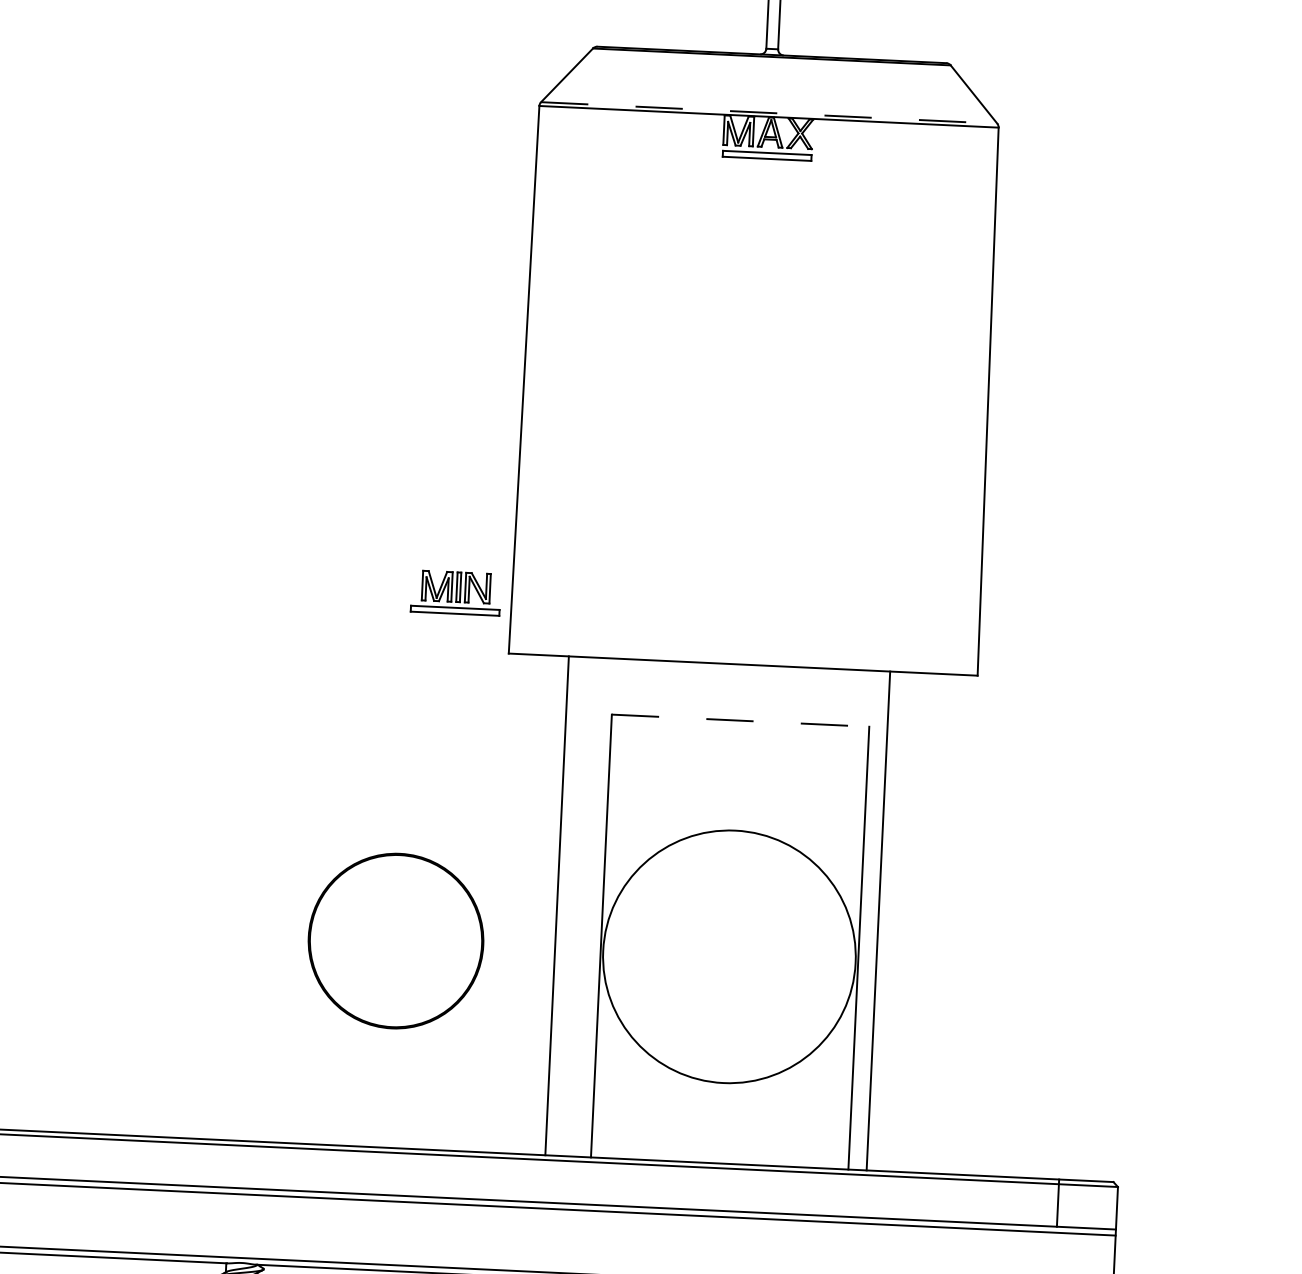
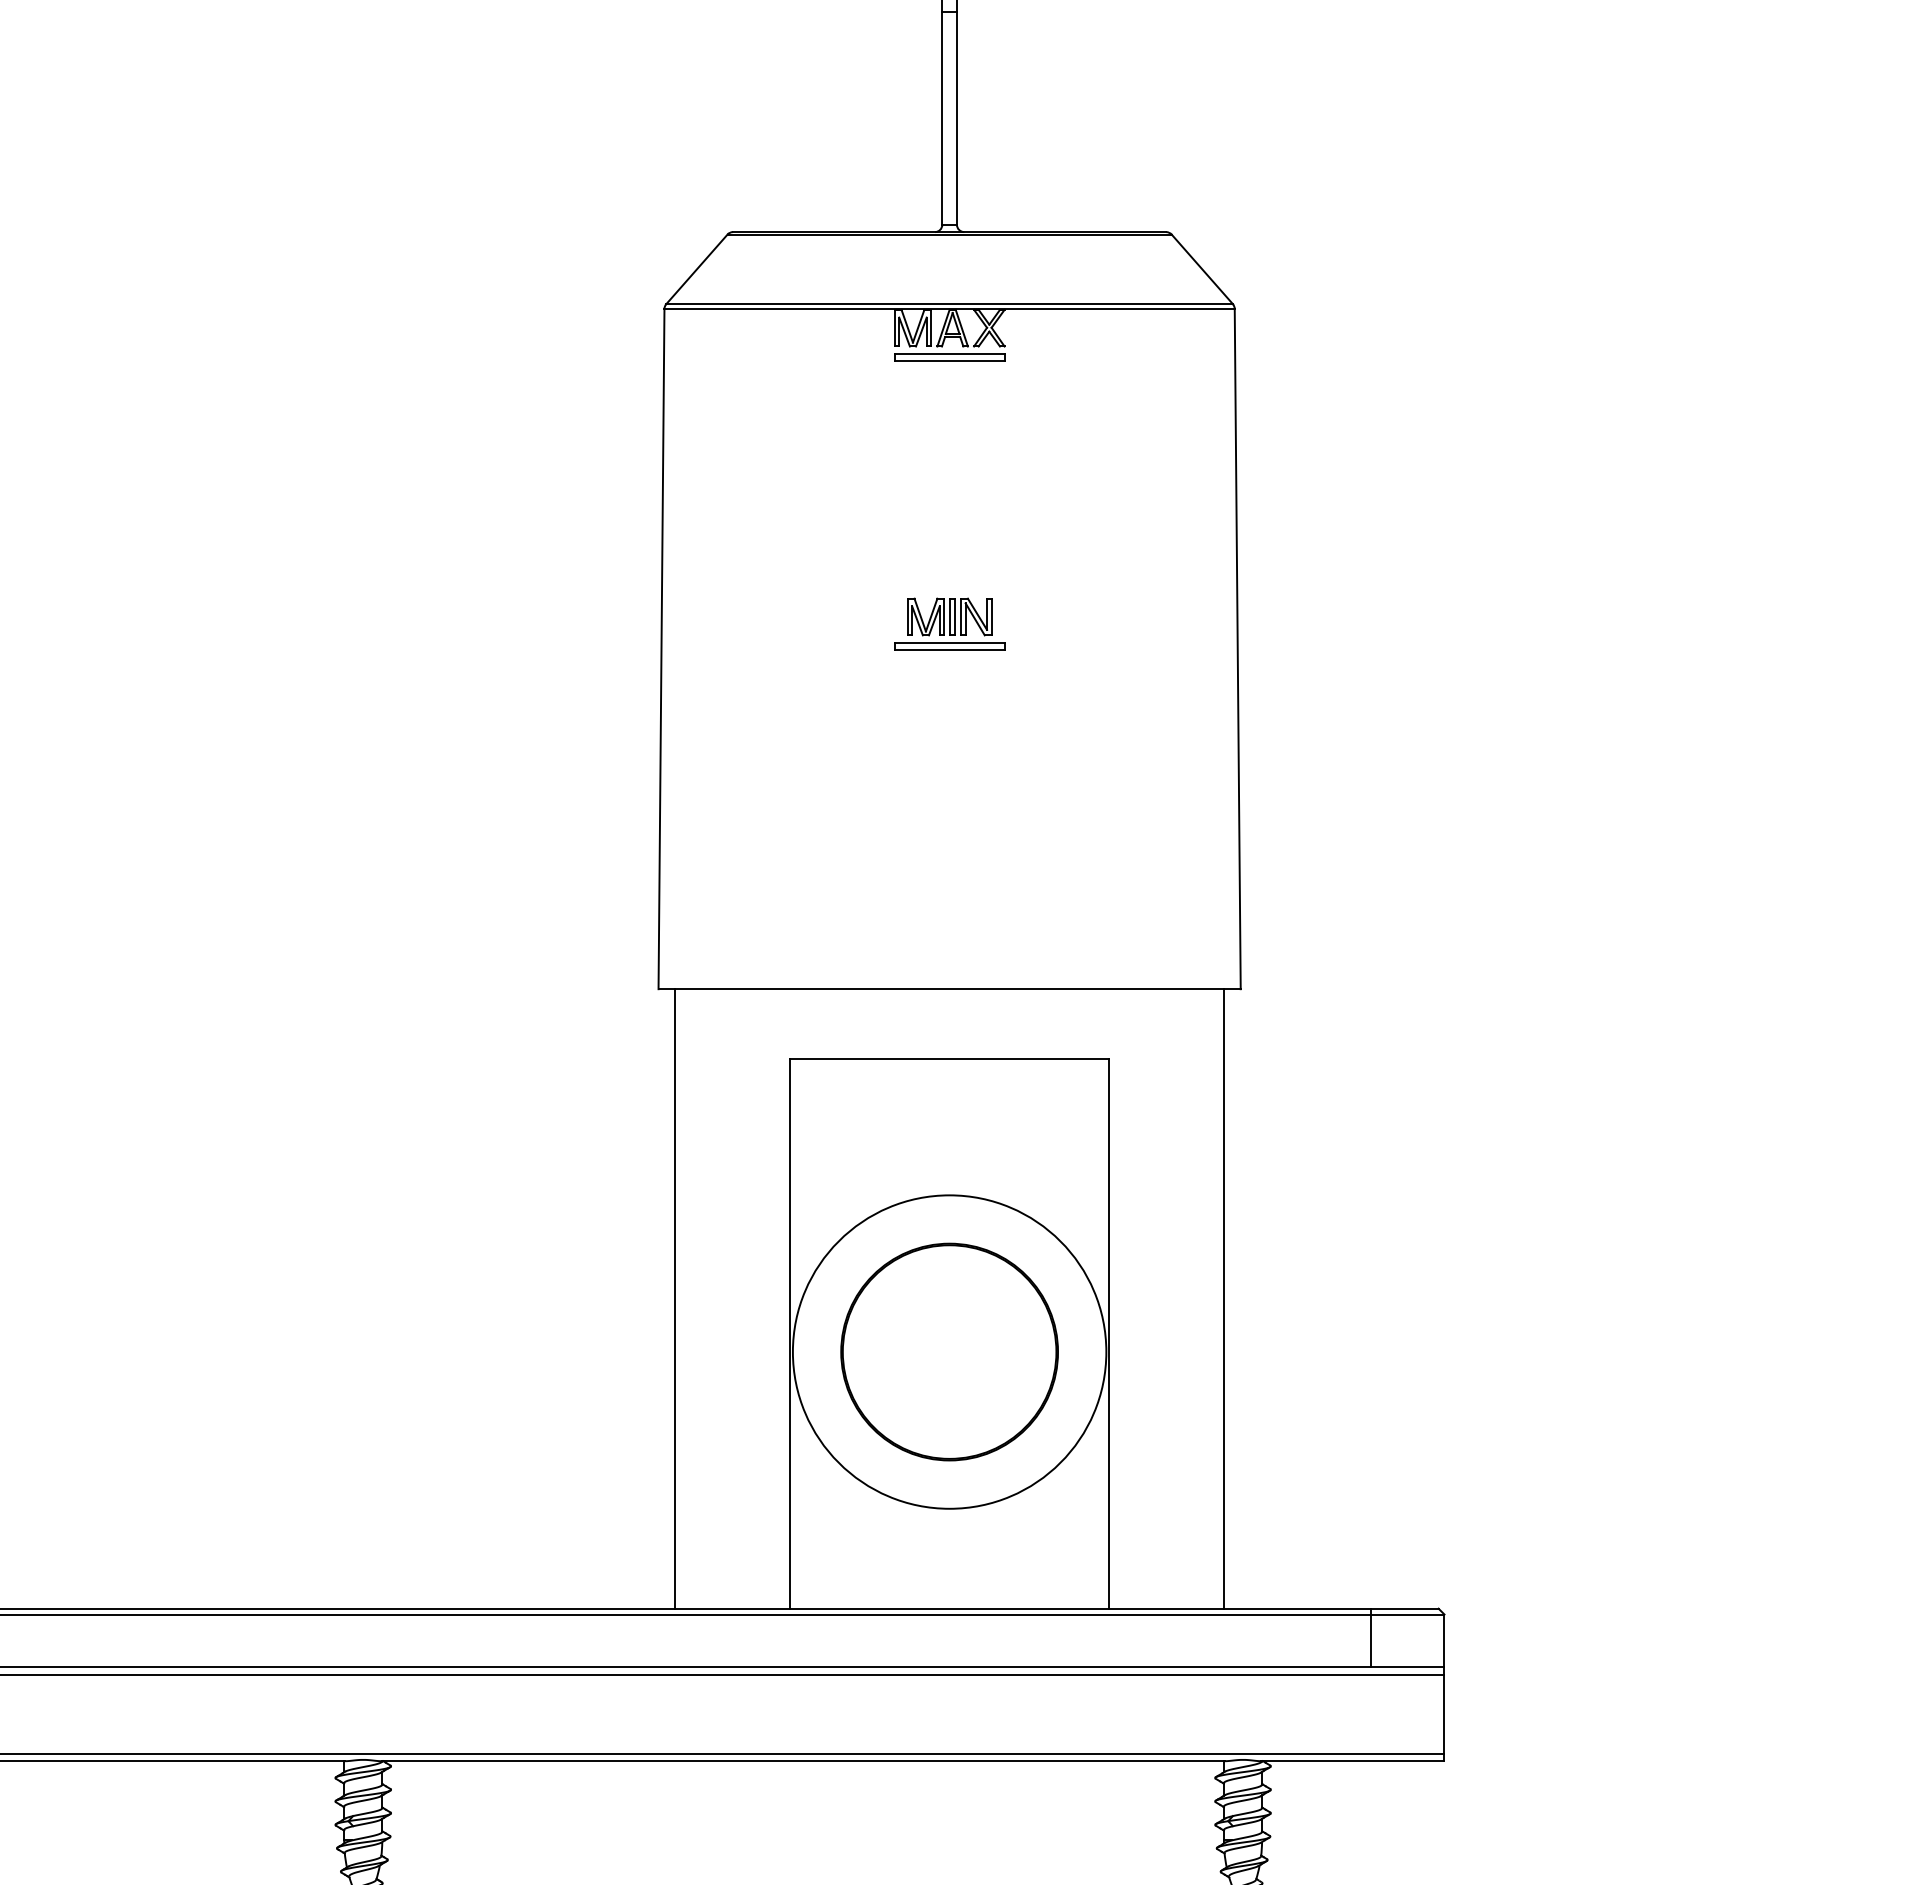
line: (769, 113) -> (950, 304), dashed -> solid
part: (455, 592) -> (949, 623), moved
line: (740, 720) -> (949, 1058), dashed -> solid
line: (557, 905) -> (675, 1298), moved
line: (878, 920) -> (1224, 1298), moved
part: (395, 940) -> (949, 1351), moved

